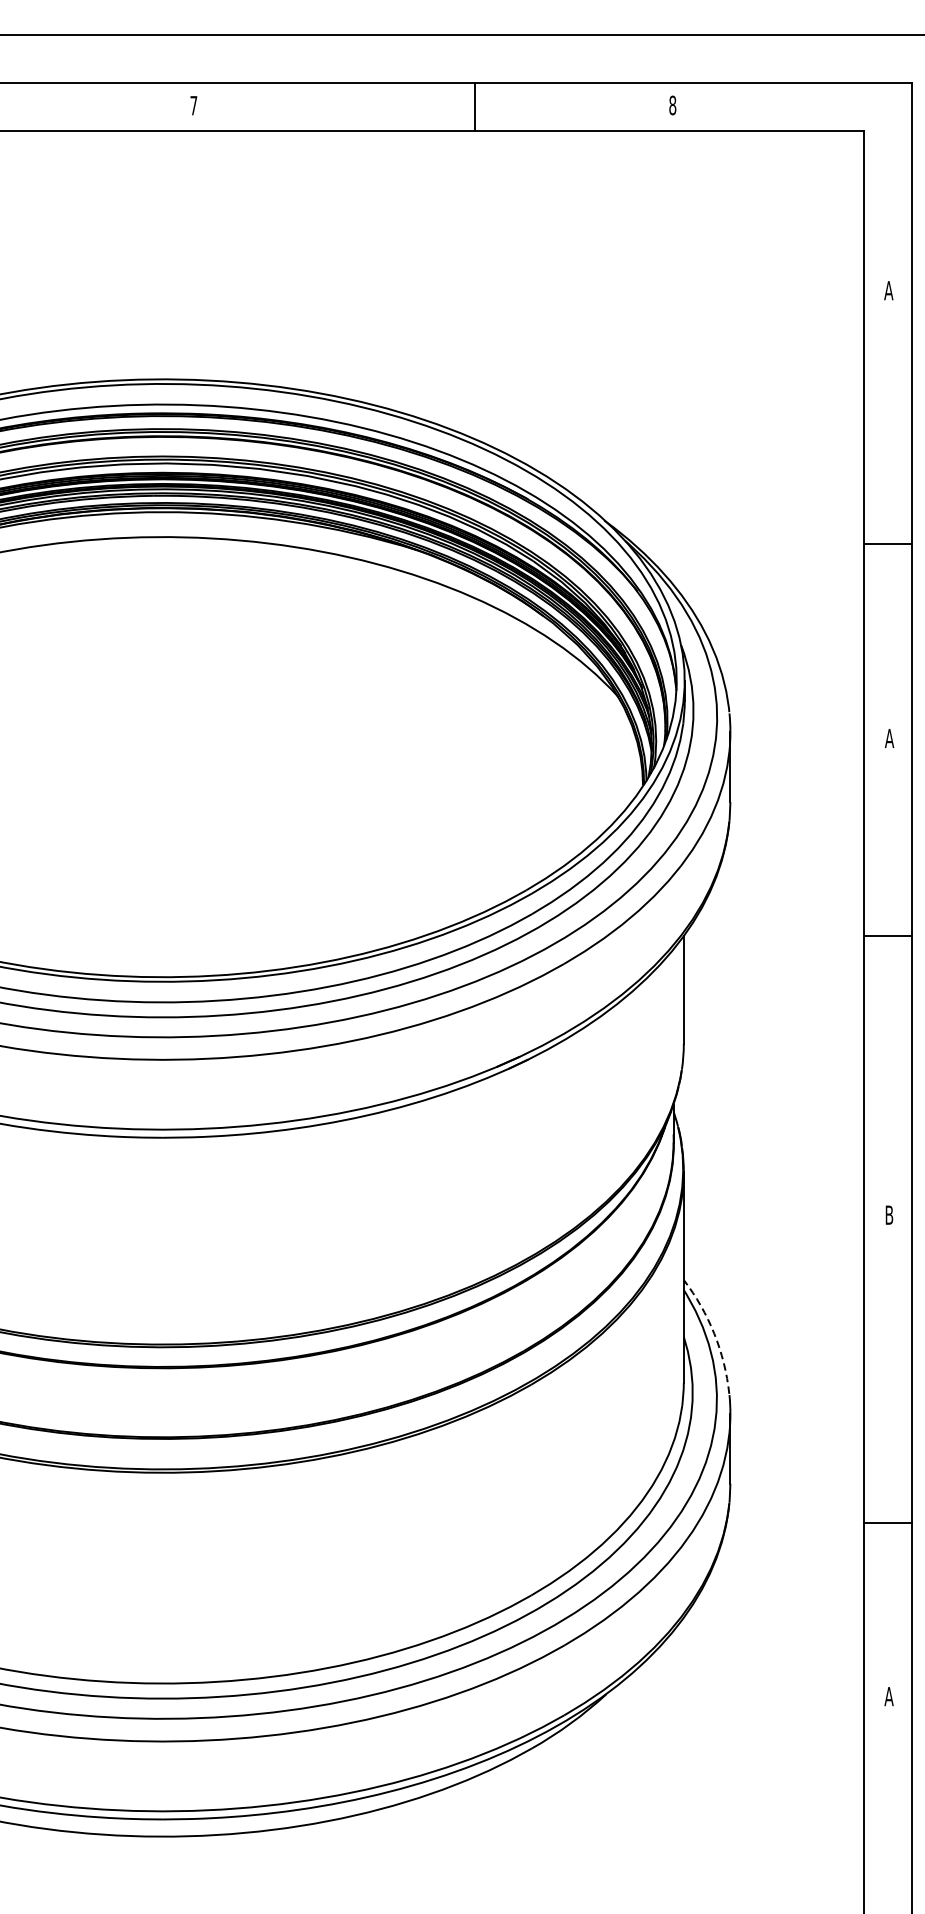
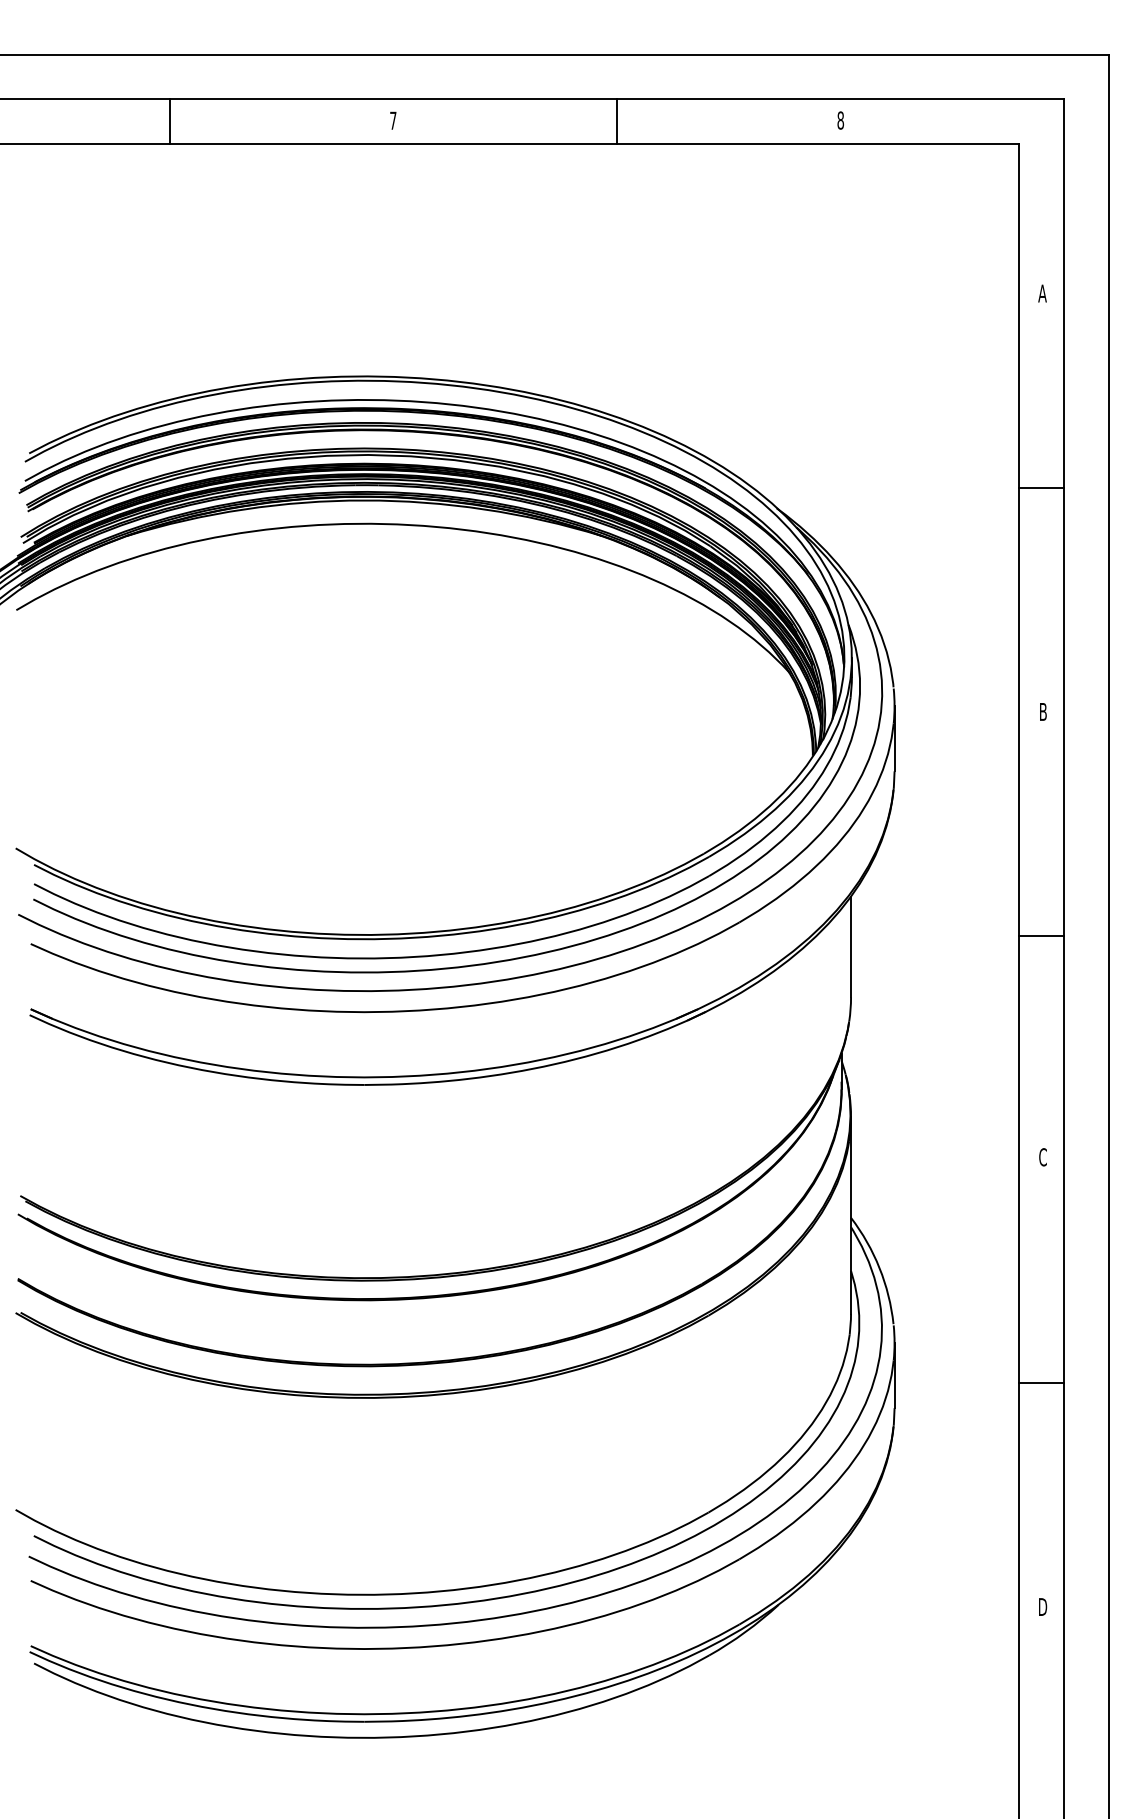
line: (474, 106) -> (616, 121), moved
line: (887, 544) -> (1041, 488), moved
text: (888, 738) -> (1042, 711), A -> B
line: (887, 936) -> (1041, 935), moved
text: (888, 1215) -> (1042, 1157), B -> C
arc: (714, 1334) -> (879, 1268), dashed -> solid
line: (887, 1522) -> (1041, 1382), moved
text: (888, 1696) -> (1042, 1606), A -> D

